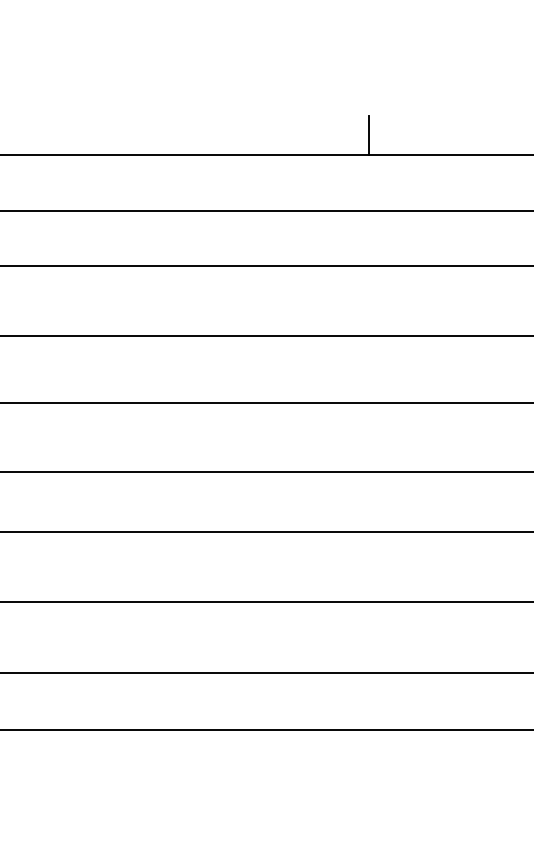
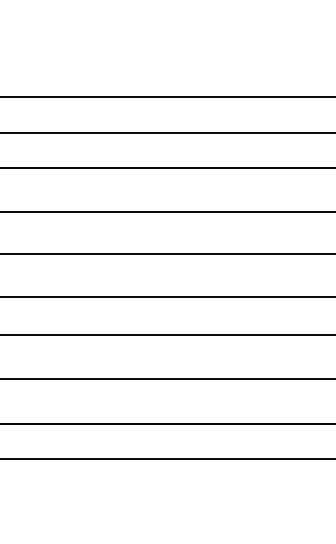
line: (369, 135) -> (232, 85), removed

